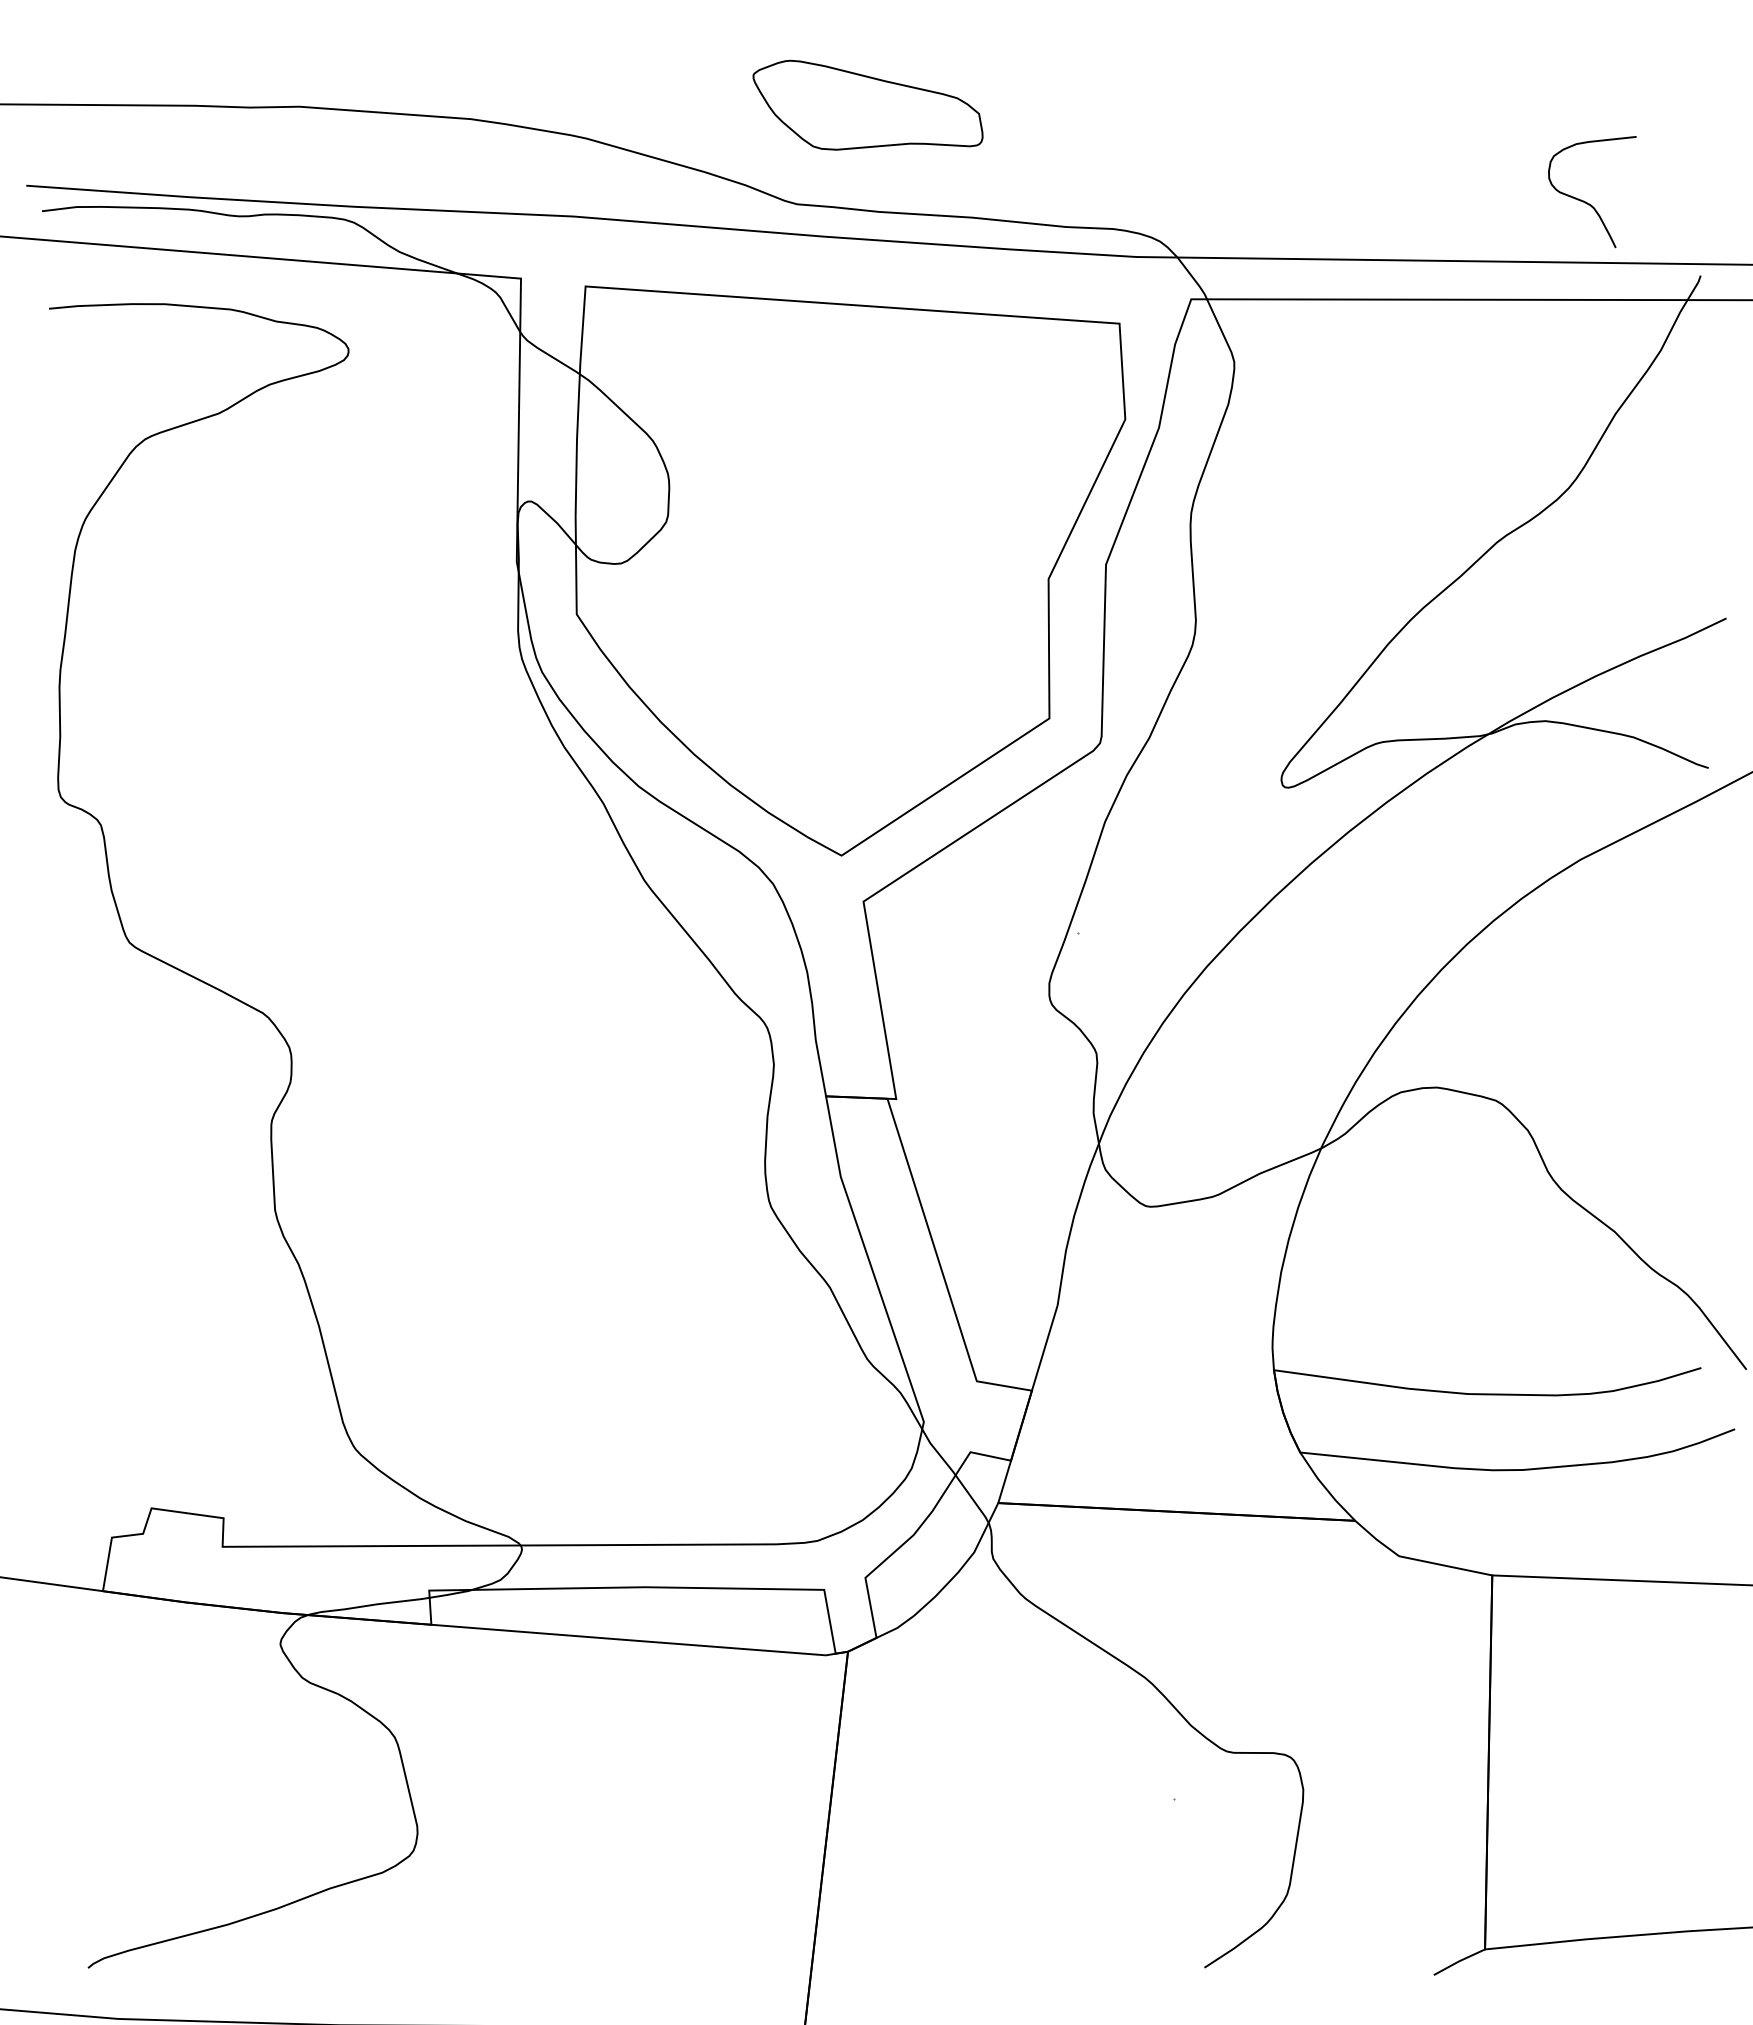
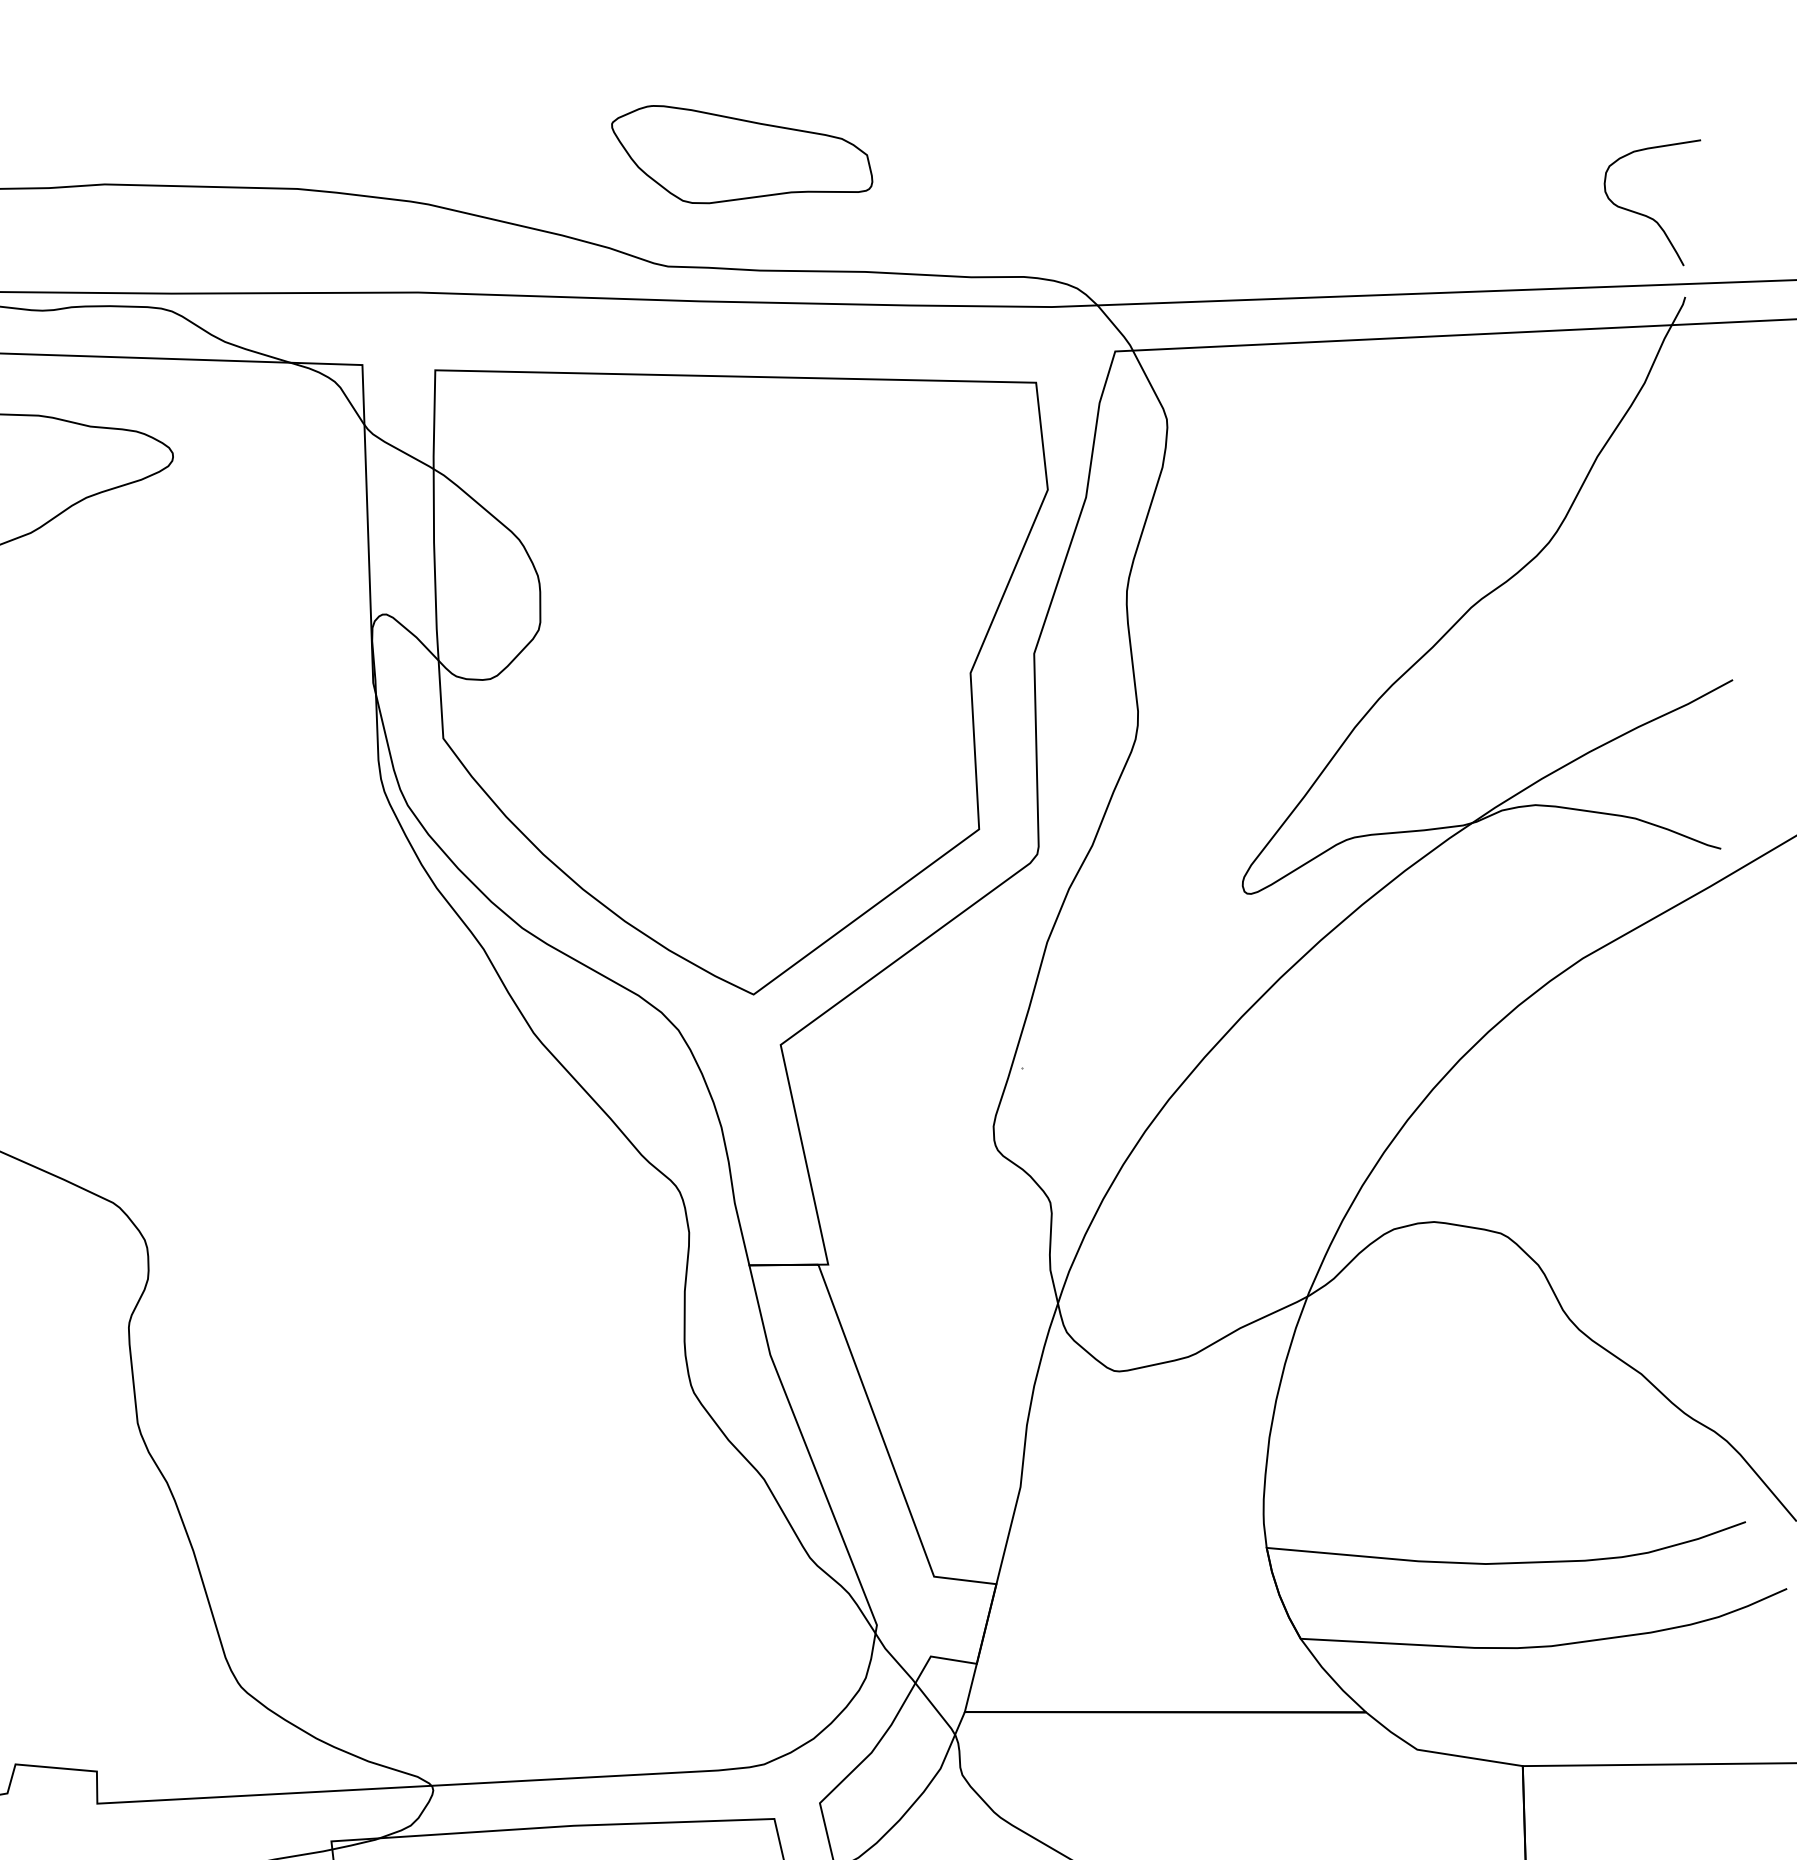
curve: (1587, 202) -> (1649, 216), moved

